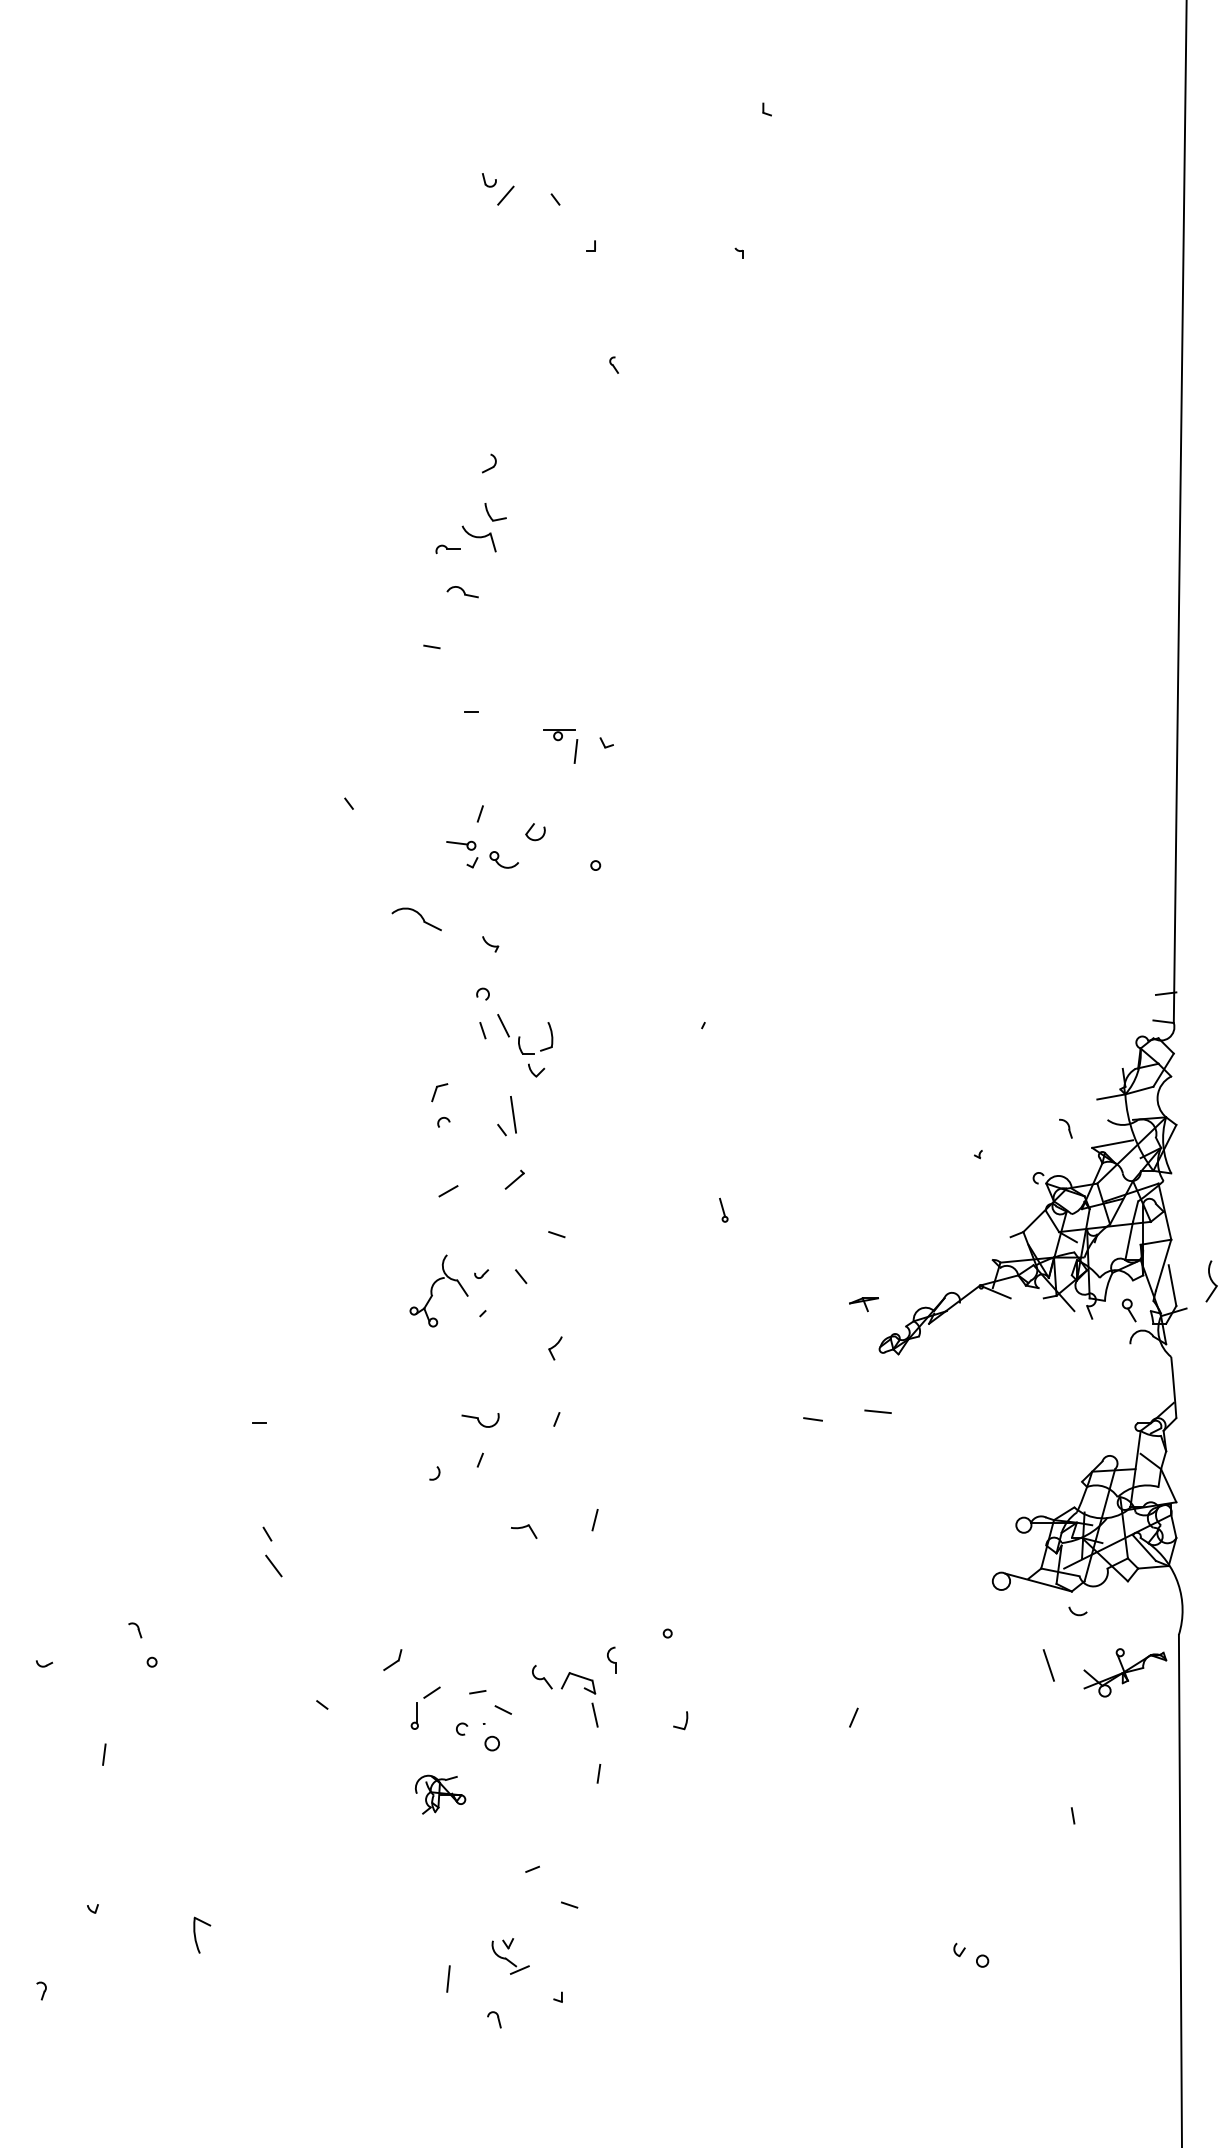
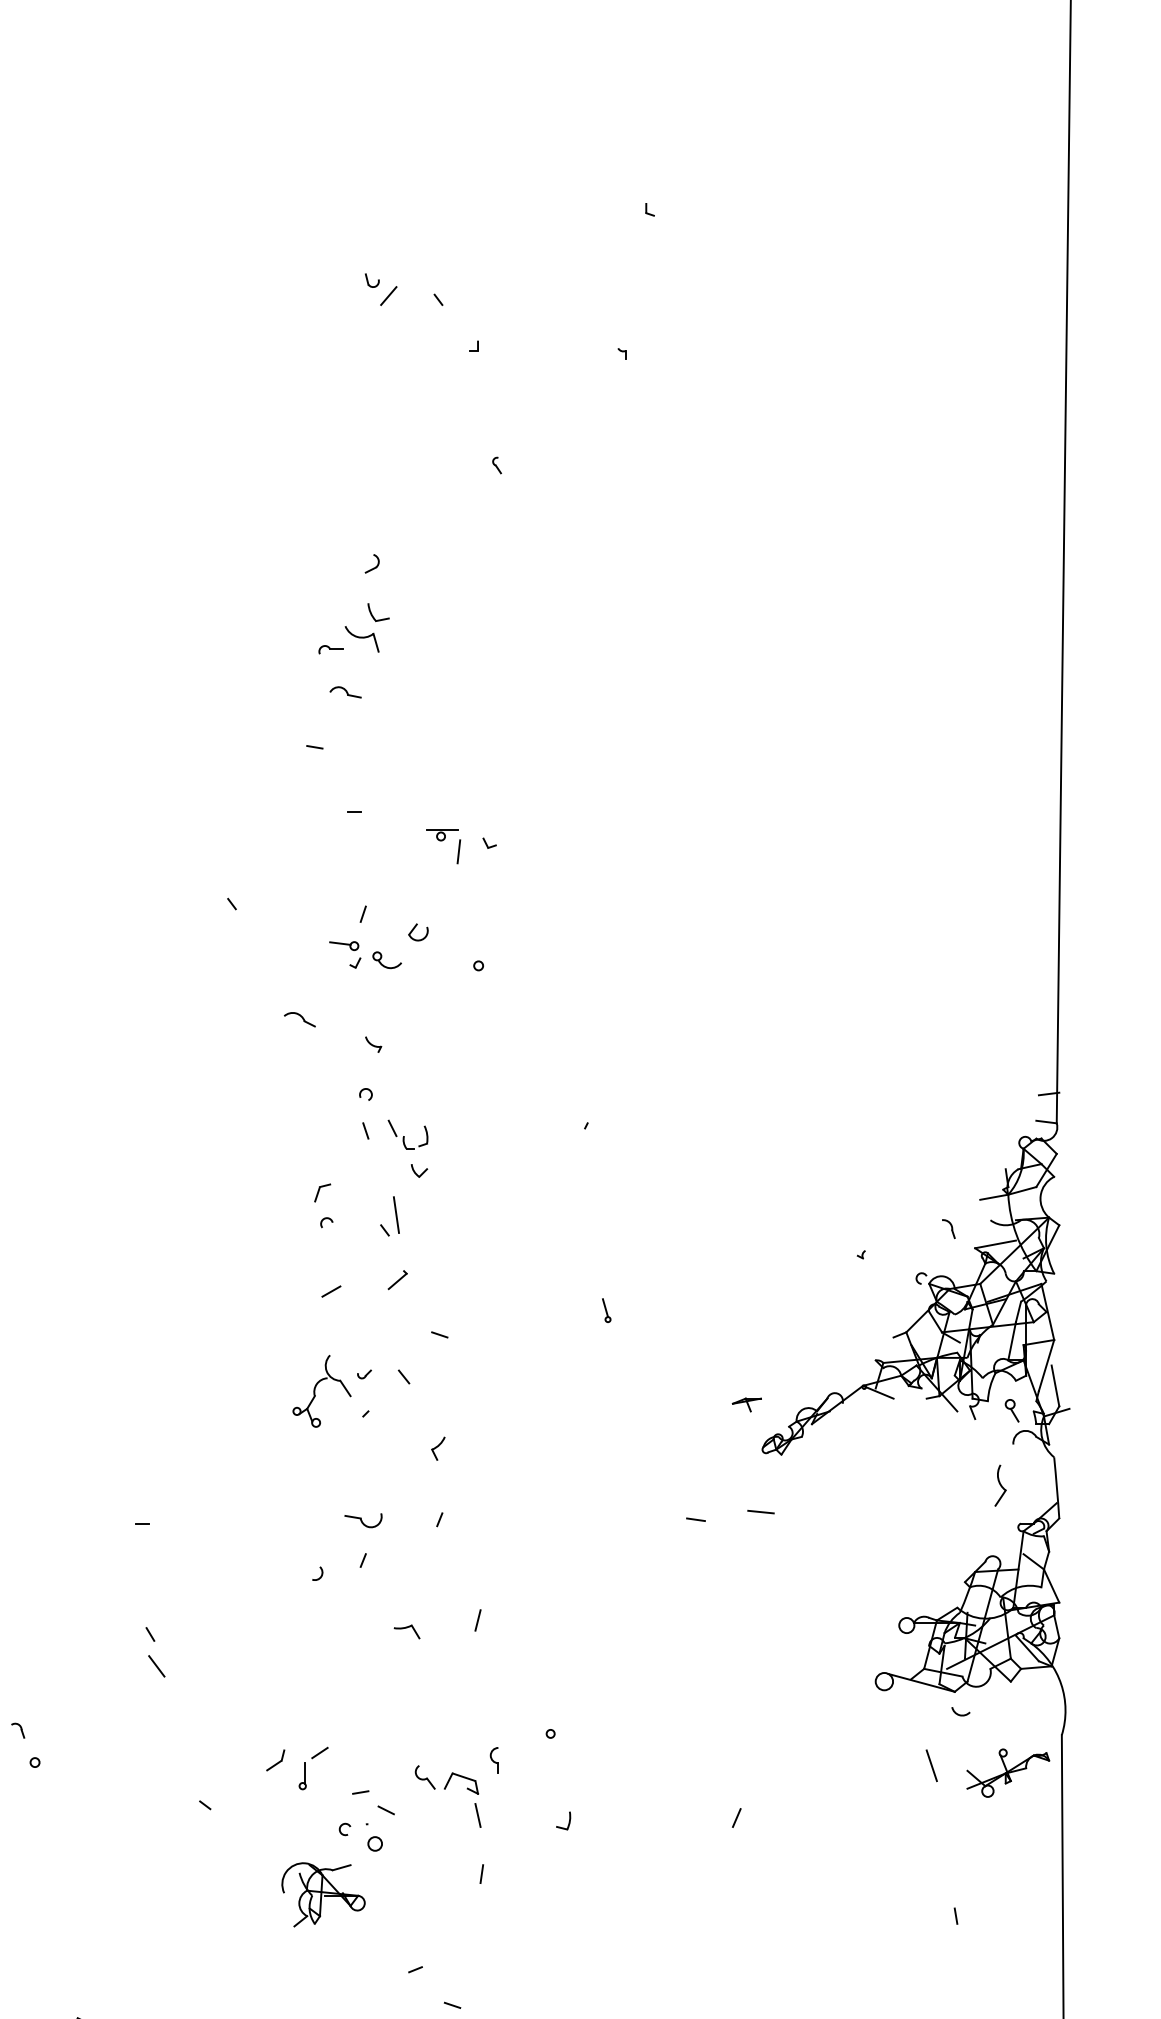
part: (416, 919) -> (299, 1019), size x0.62
part: (524, 1033) -> (407, 1133), size x0.71
part: (1211, 1281) -> (1000, 1485), moved
part: (417, 1707) -> (305, 1767), moved
part: (440, 1794) -> (323, 1894), size x1.67

